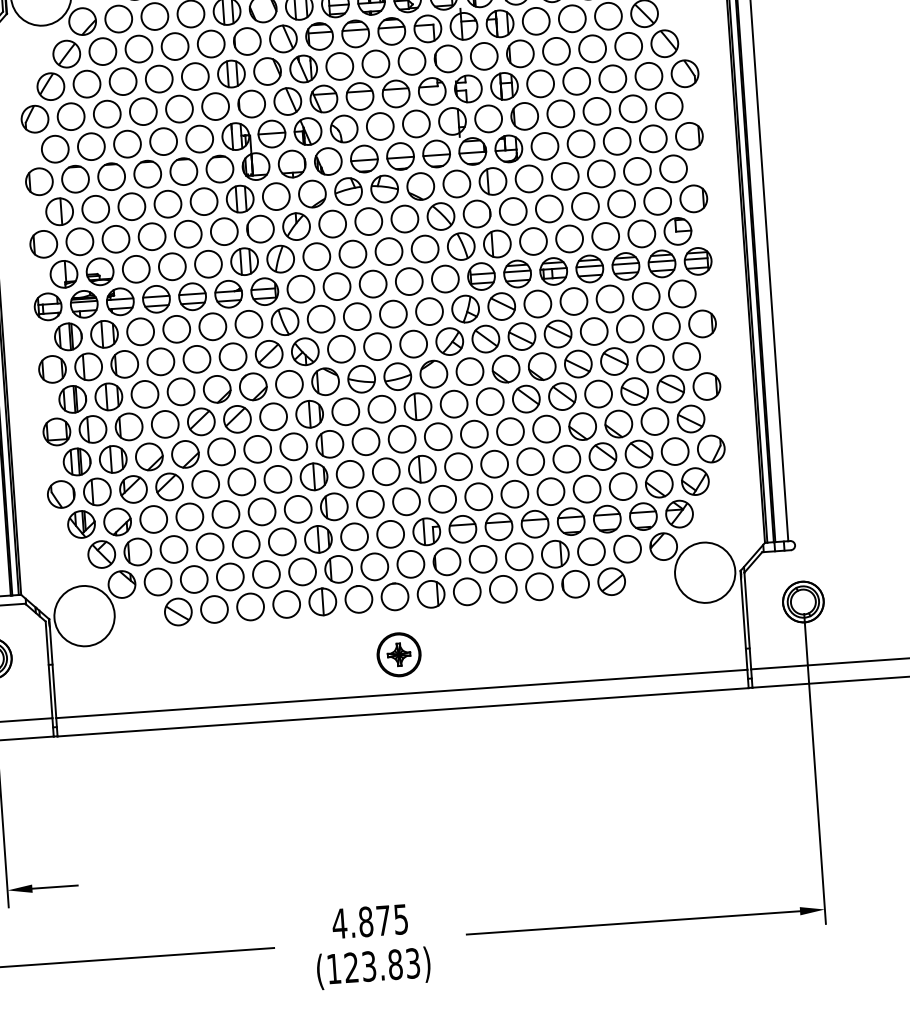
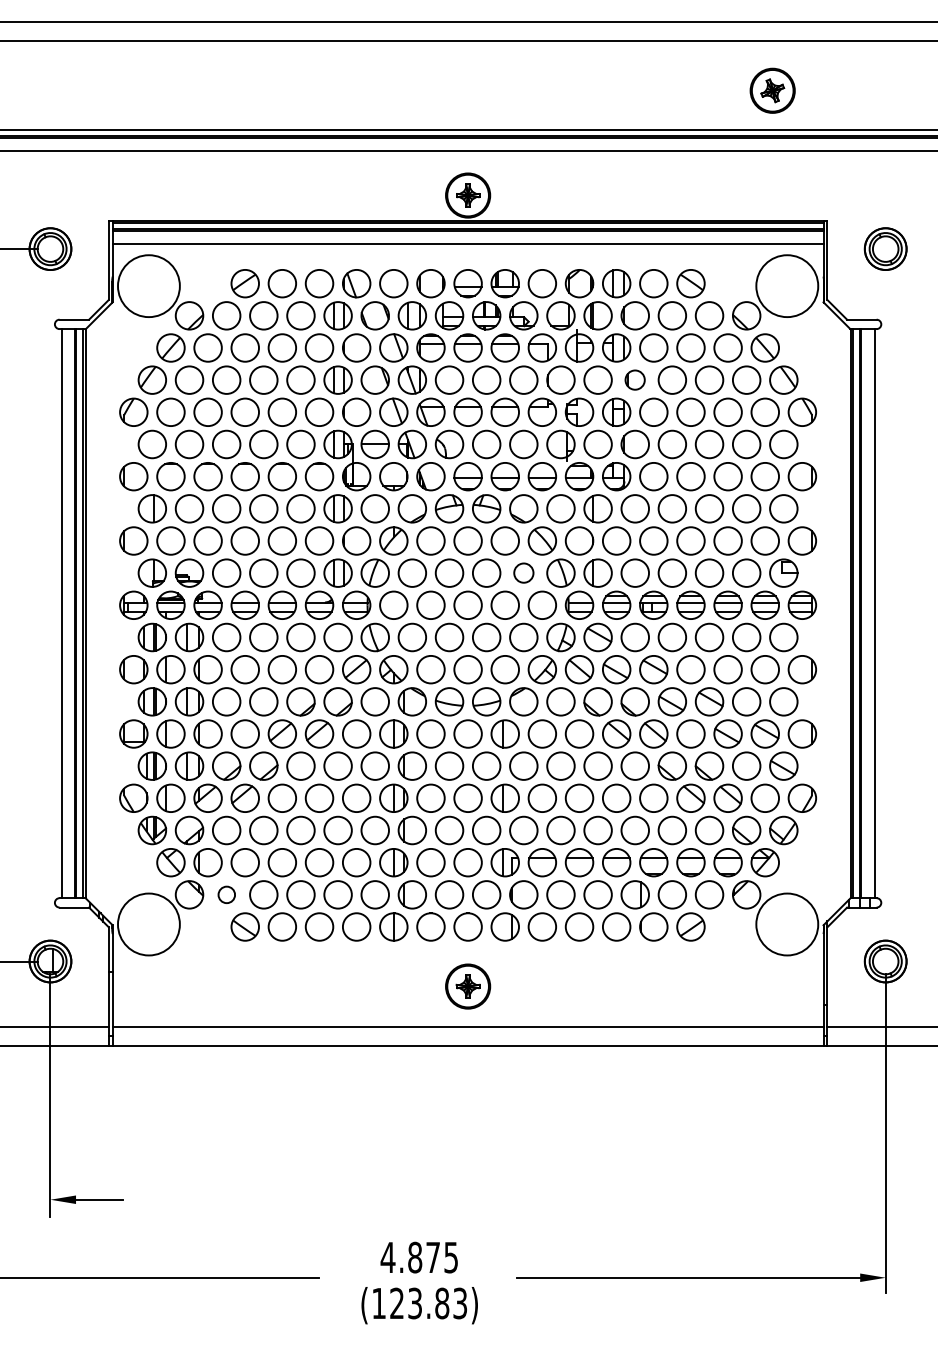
part: (519, 53) -> (634, 379), size x0.7
circle: (424, 248) -> (523, 572), size x0.7
circle: (157, 581) -> (226, 894), size x0.6

